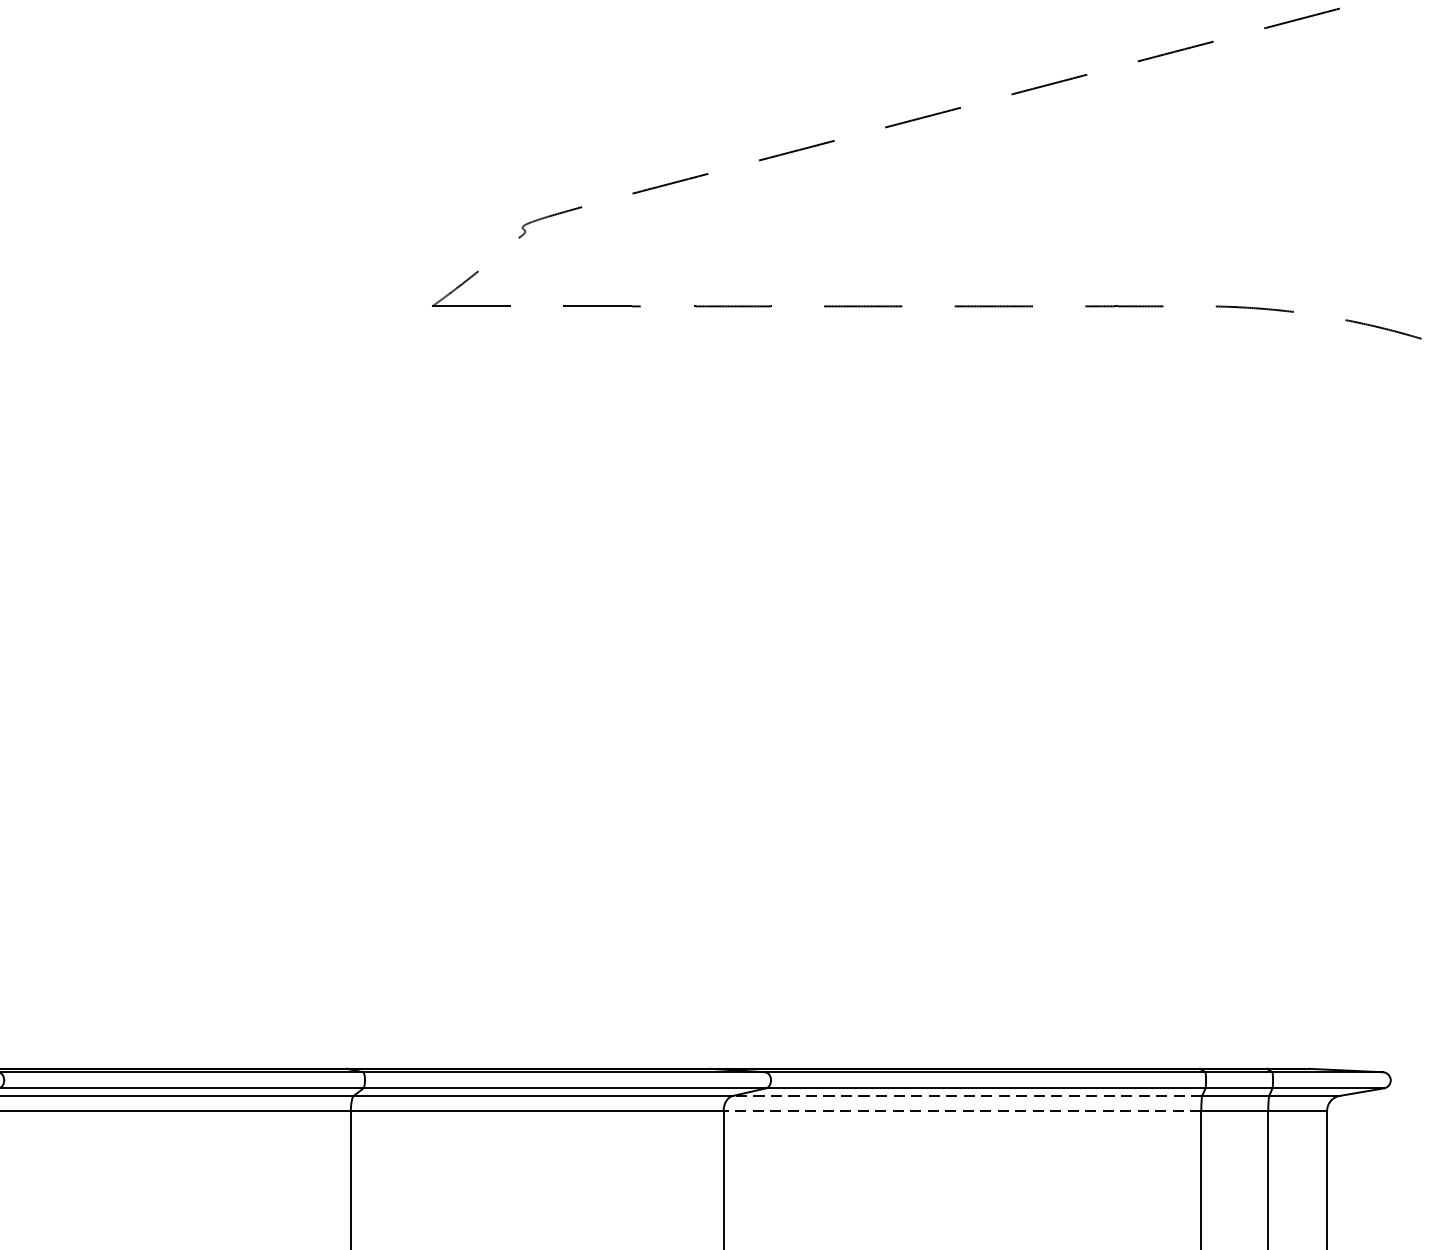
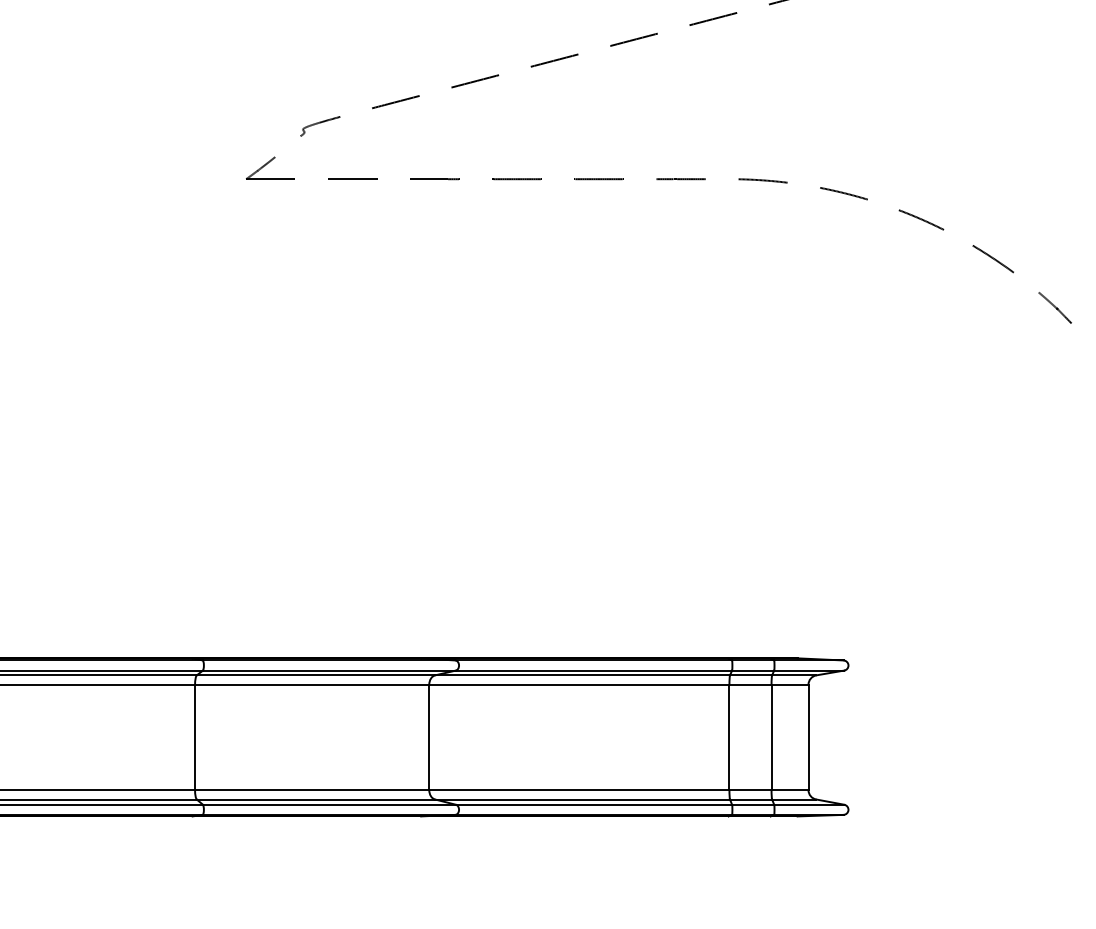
line: (967, 1096) -> (582, 675), dashed -> solid
line: (961, 1110) -> (578, 684), dashed -> solid

